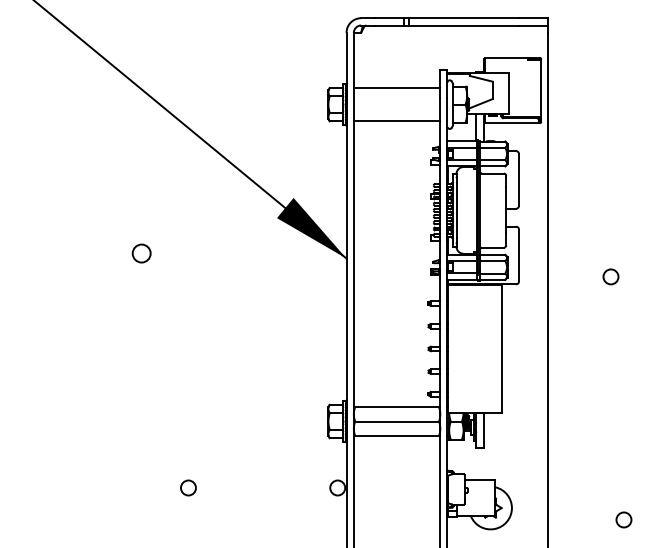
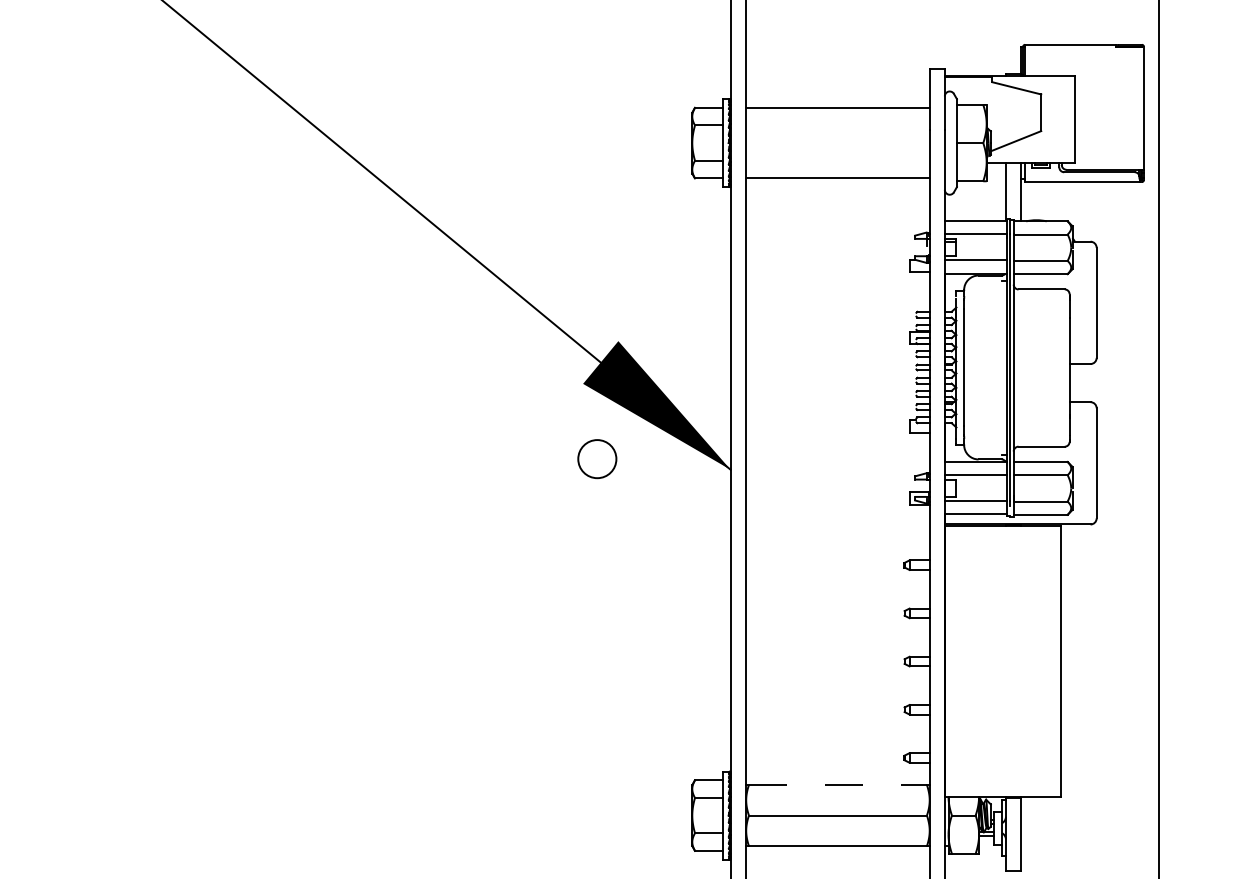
circle: (141, 253) -> (596, 459), moved
line: (397, 407) -> (838, 785), solid -> dashed

